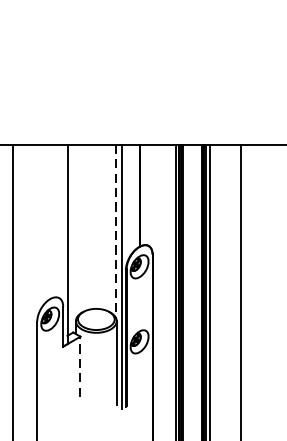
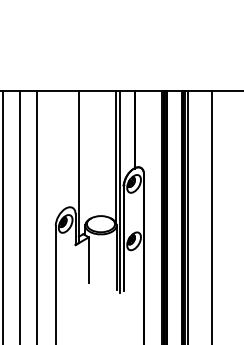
line: (115, 232) -> (115, 157), dashed -> solid
line: (80, 366) -> (88, 260), dashed -> solid

